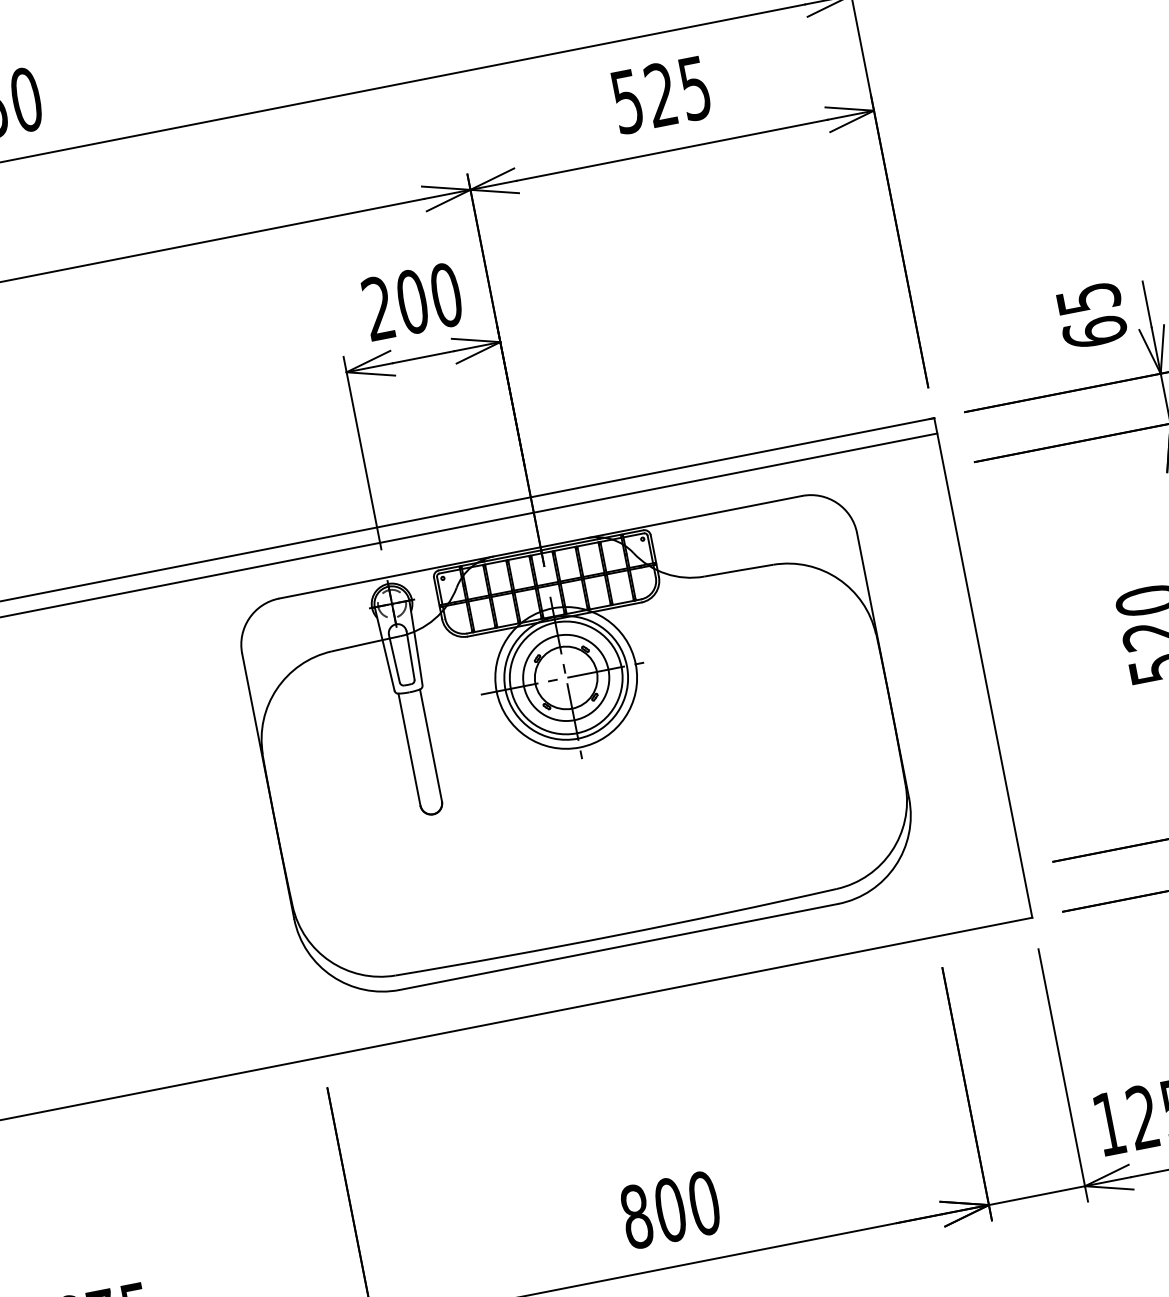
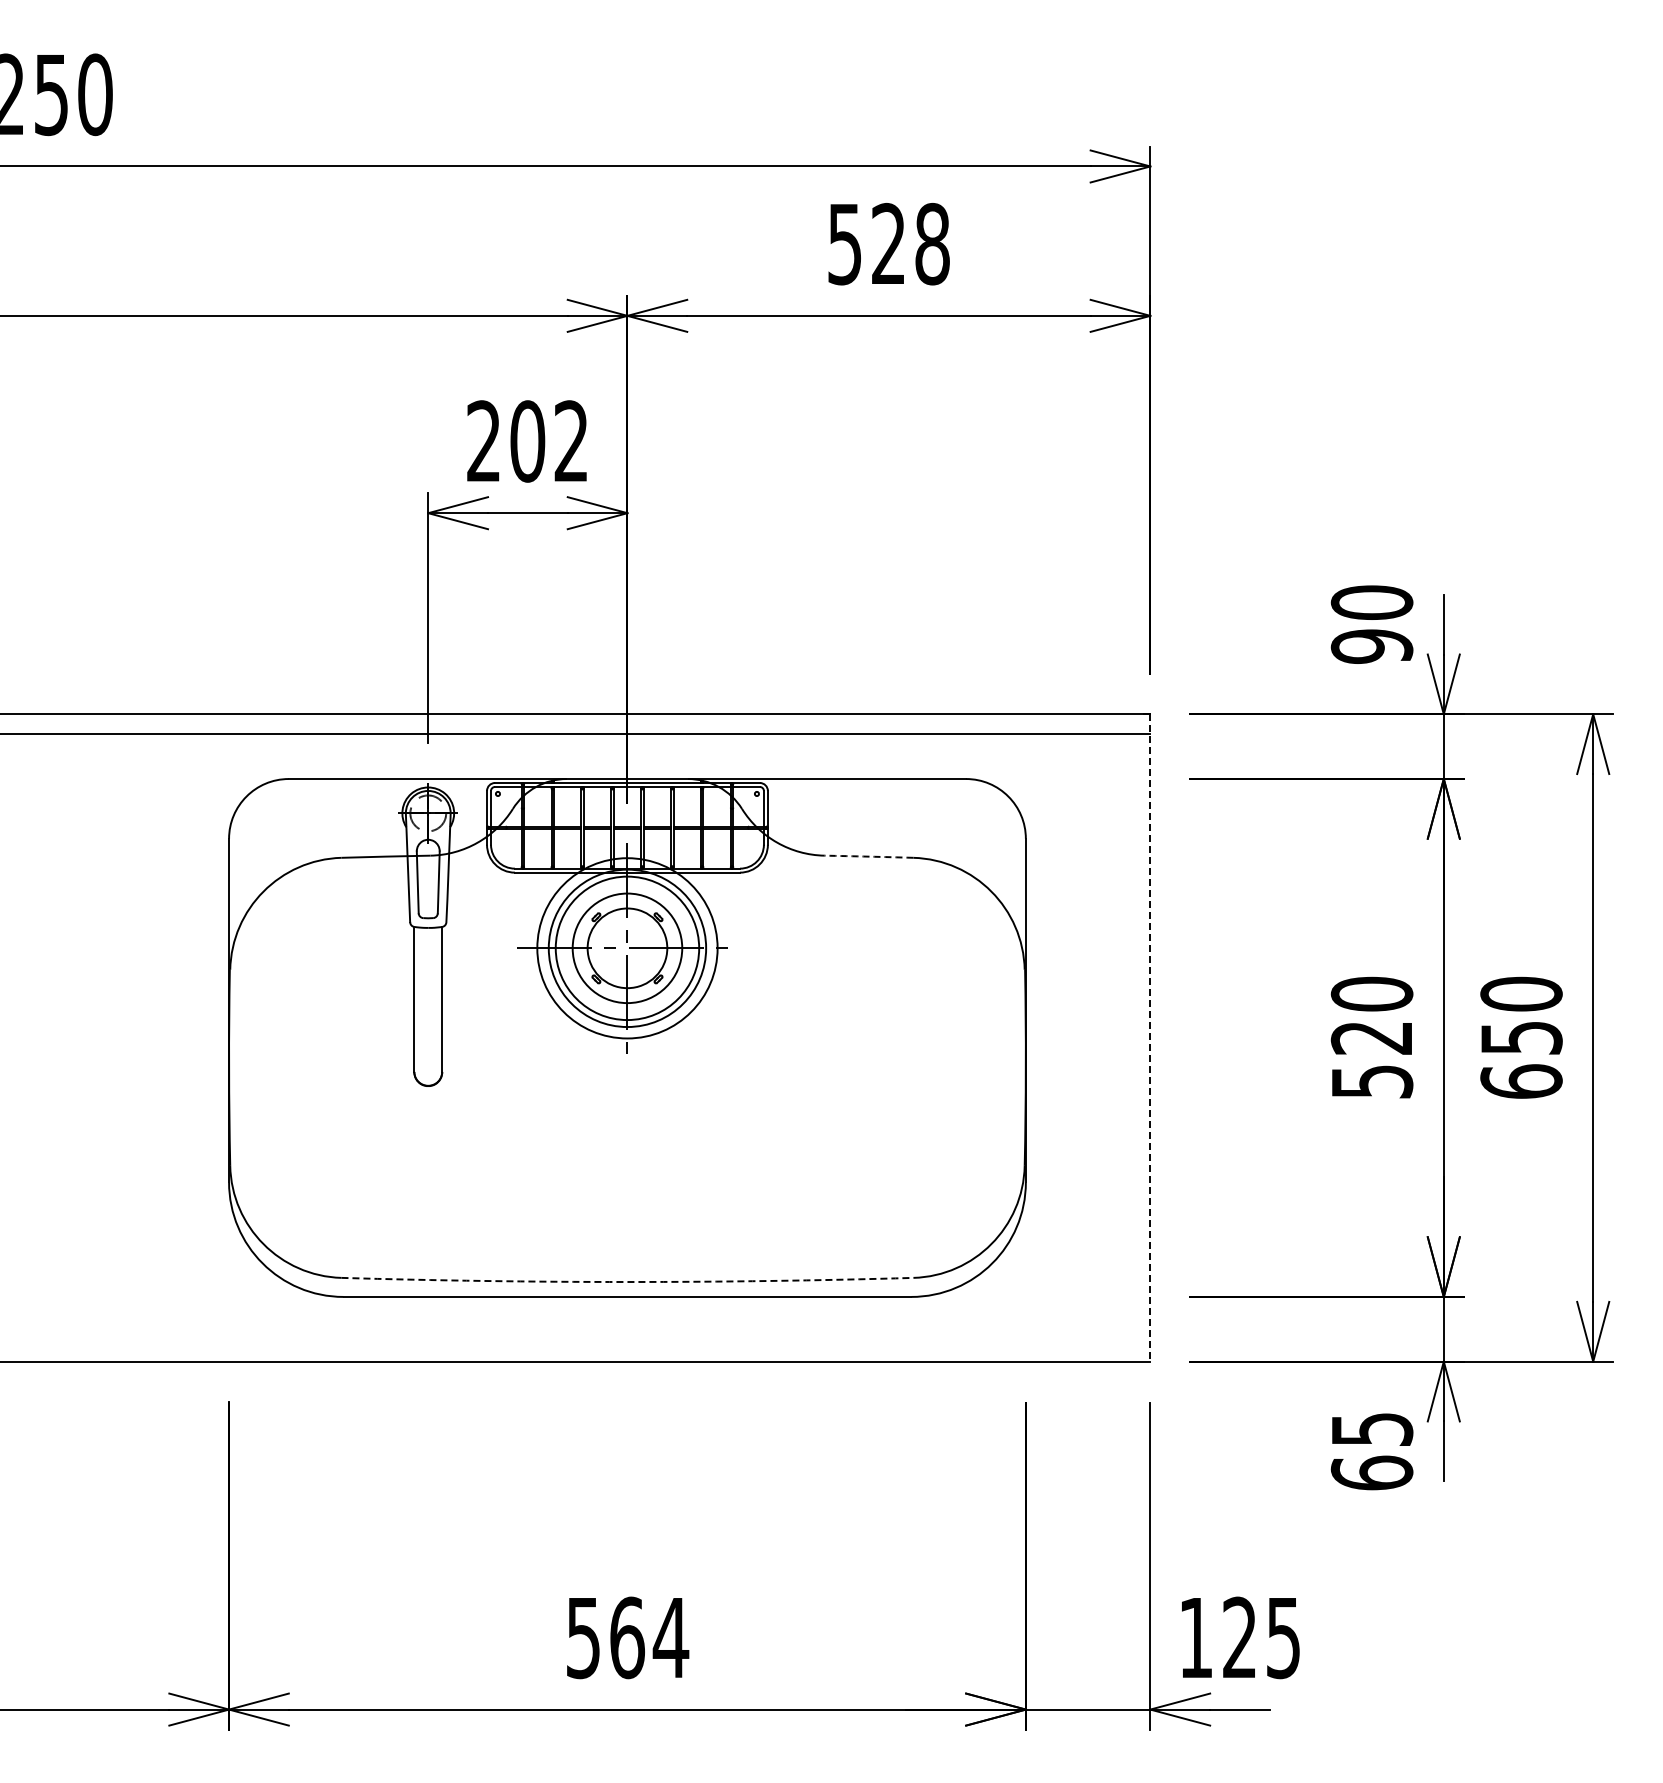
text: (694, 87) -> (932, 243), 525 -> 528
text: (446, 295) -> (571, 441), 200 -> 202
text: (1091, 315) -> (1371, 624), 65 -> 90
arc: (738, 570) -> (868, 856), solid -> dashed
line: (983, 667) -> (1150, 1037), solid -> dashed
arc: (616, 935) -> (627, 1282), solid -> dashed
text: (670, 1209) -> (627, 1637), 800 -> 564

